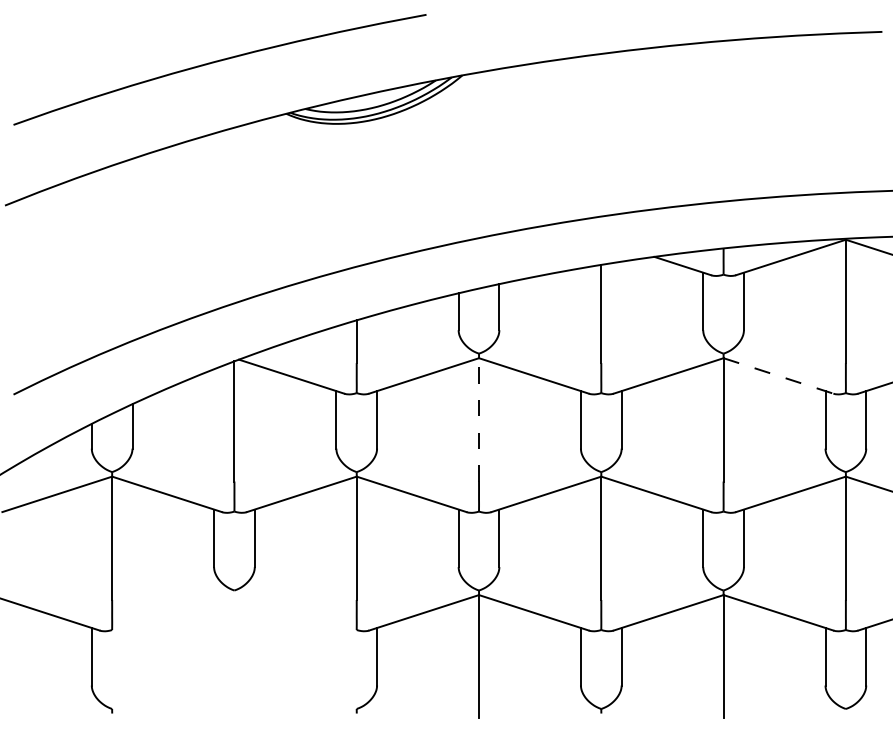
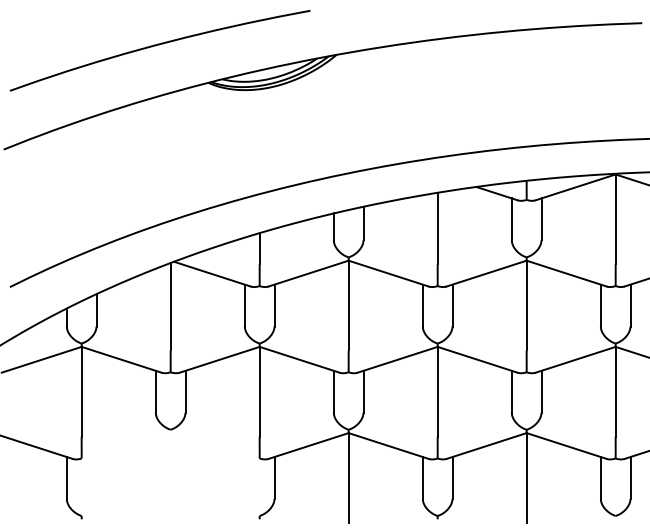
line: (778, 375) -> (566, 273), dashed -> solid
line: (478, 419) -> (348, 305), dashed -> solid

